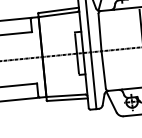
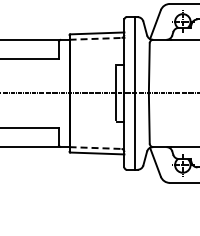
line: (57, 14) -> (95, 38), solid -> dashed
line: (65, 96) -> (95, 148), solid -> dashed

